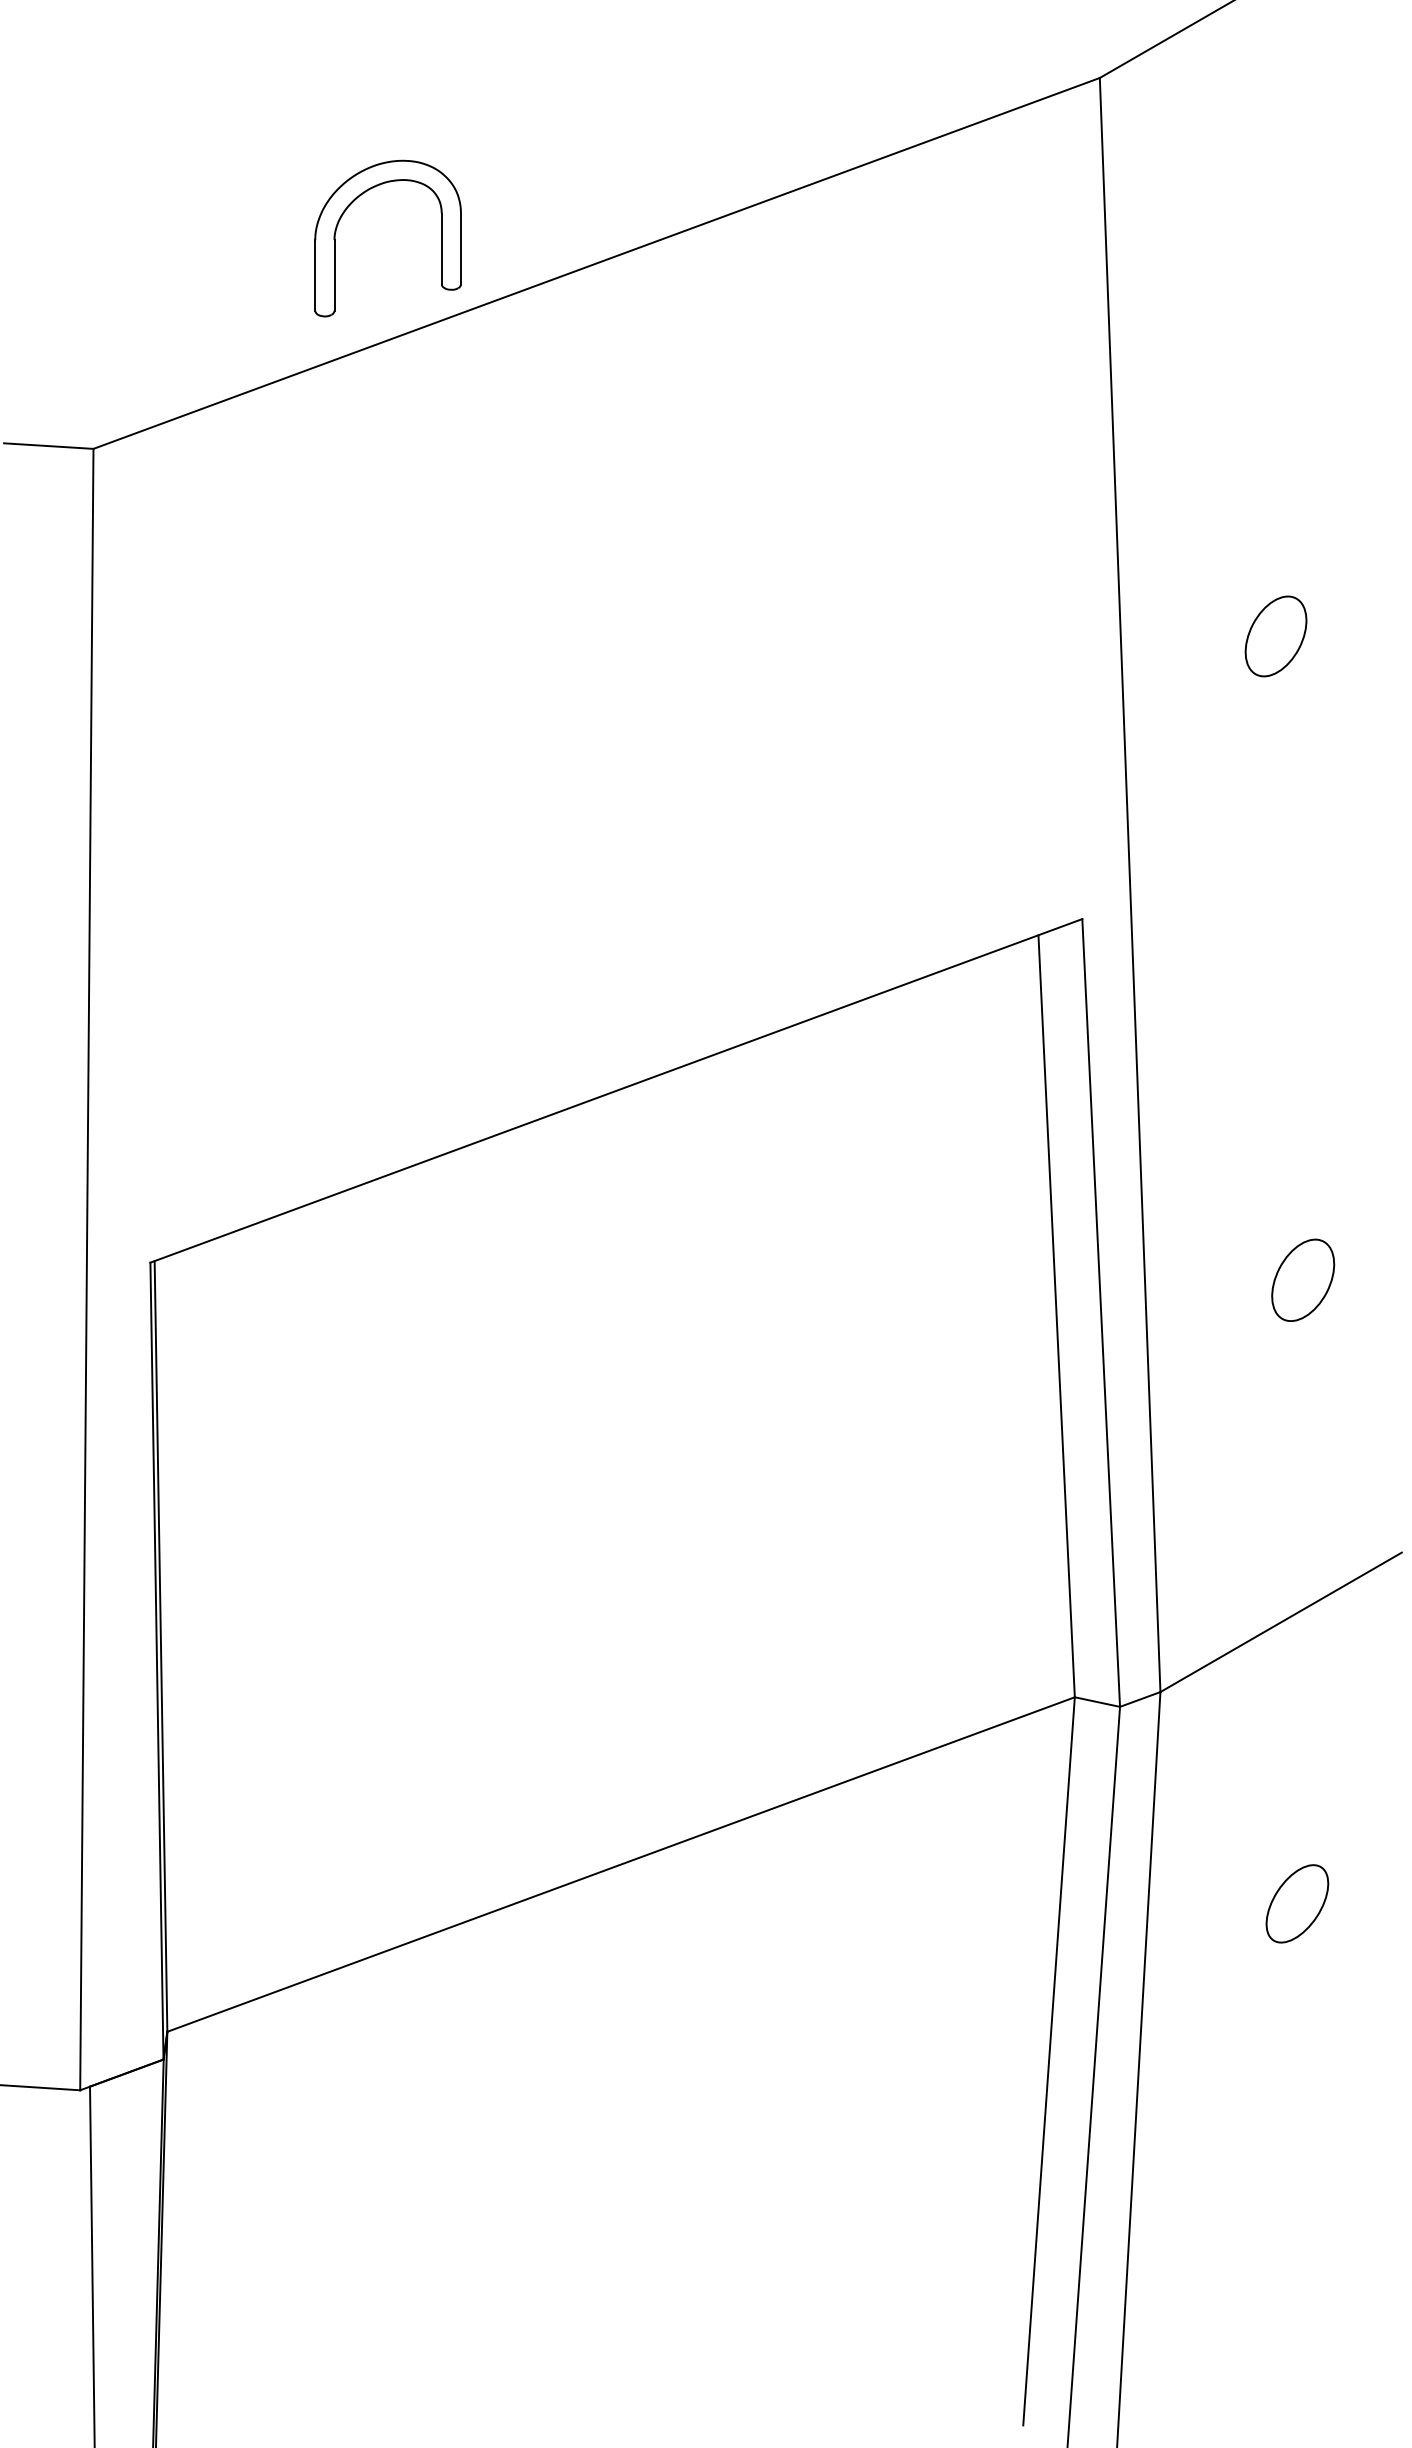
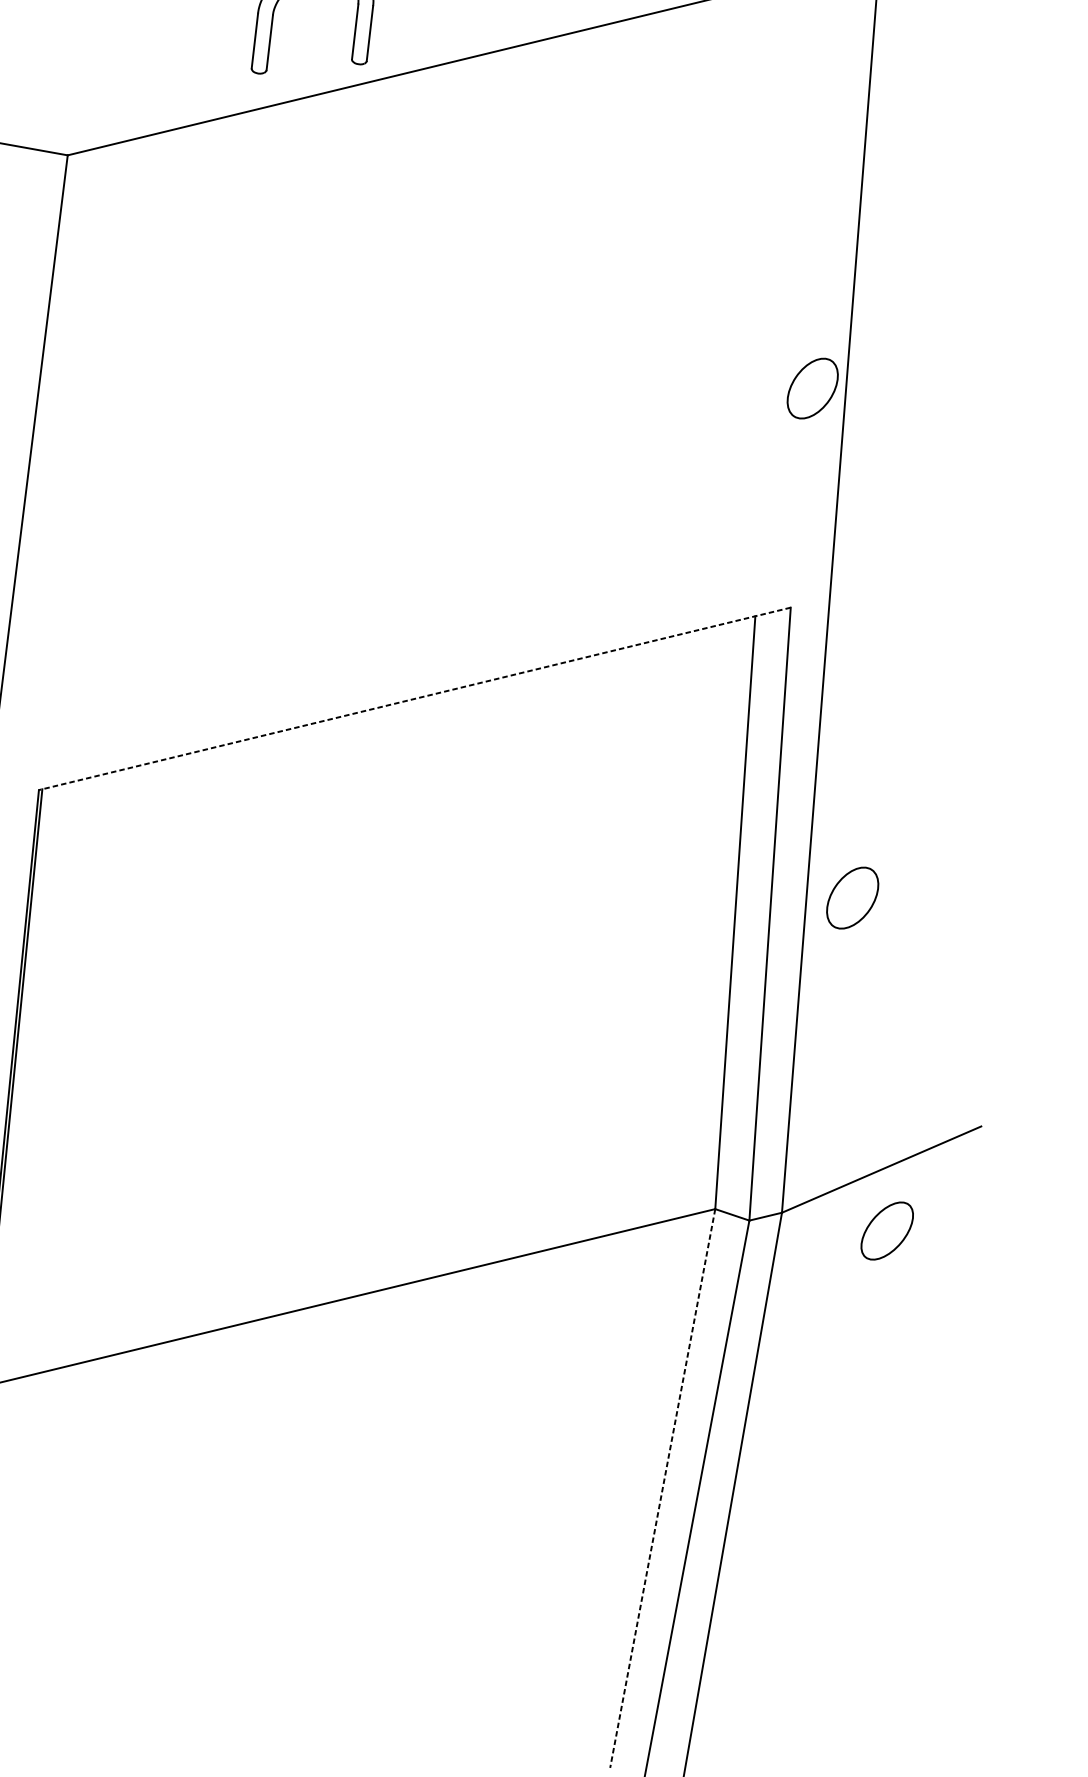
part: (1275, 636) -> (812, 388), moved
line: (616, 1090) -> (414, 698), solid -> dashed
part: (1303, 1279) -> (853, 897), moved
part: (1297, 1903) -> (887, 1230), moved
line: (1049, 2061) -> (663, 1488), solid -> dashed

